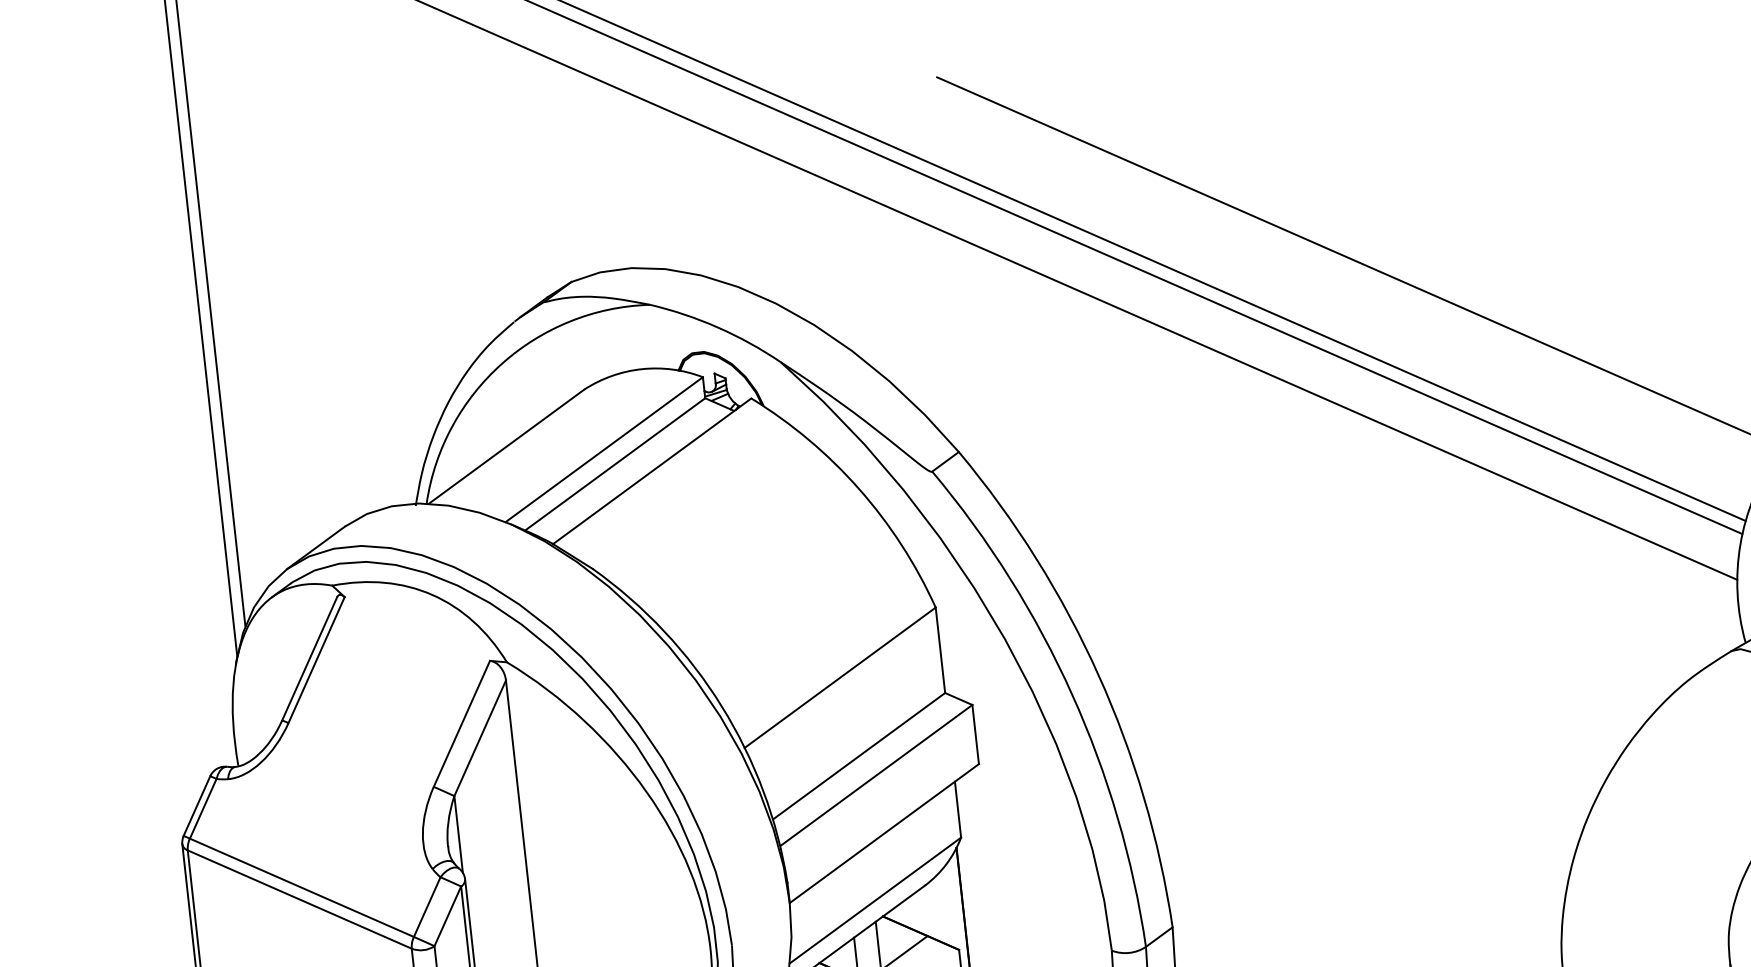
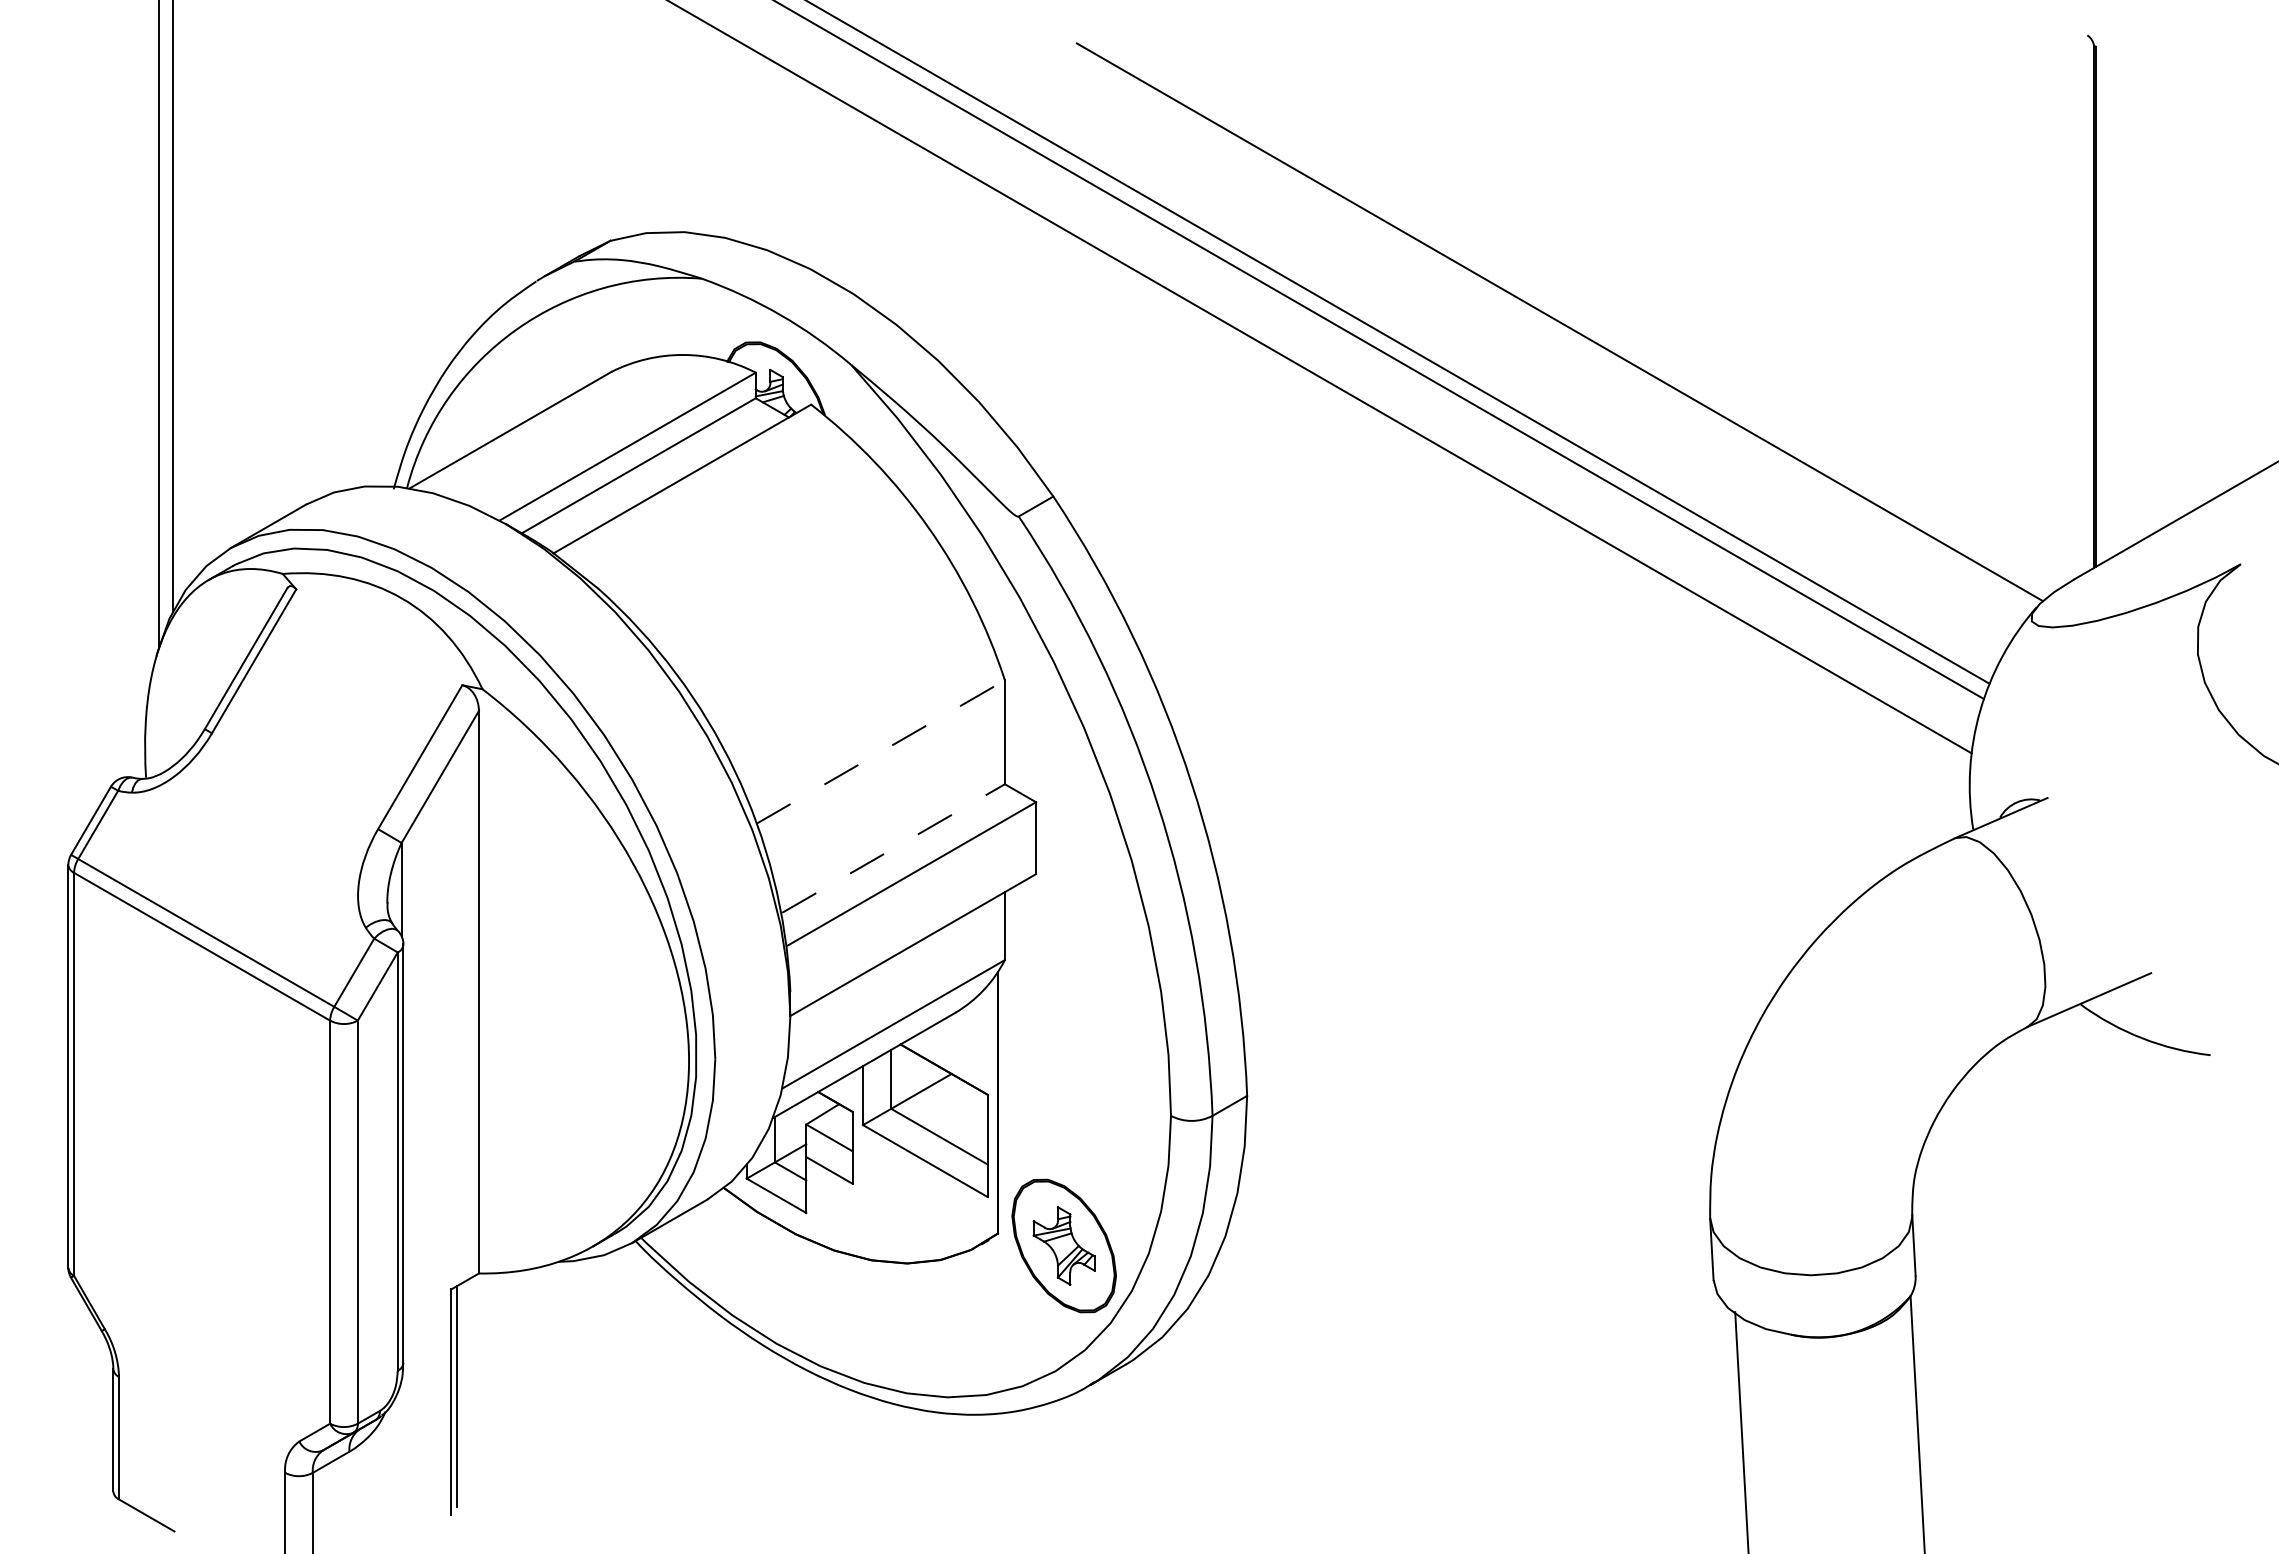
line: (840, 677) -> (881, 751), solid -> dashed
line: (859, 755) -> (893, 848), solid -> dashed

